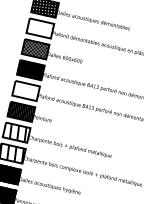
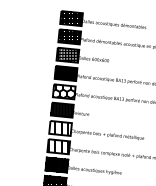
hatch: (40, 27) -> (69, 36), added
hatch: (25, 90) -> (63, 91), added

